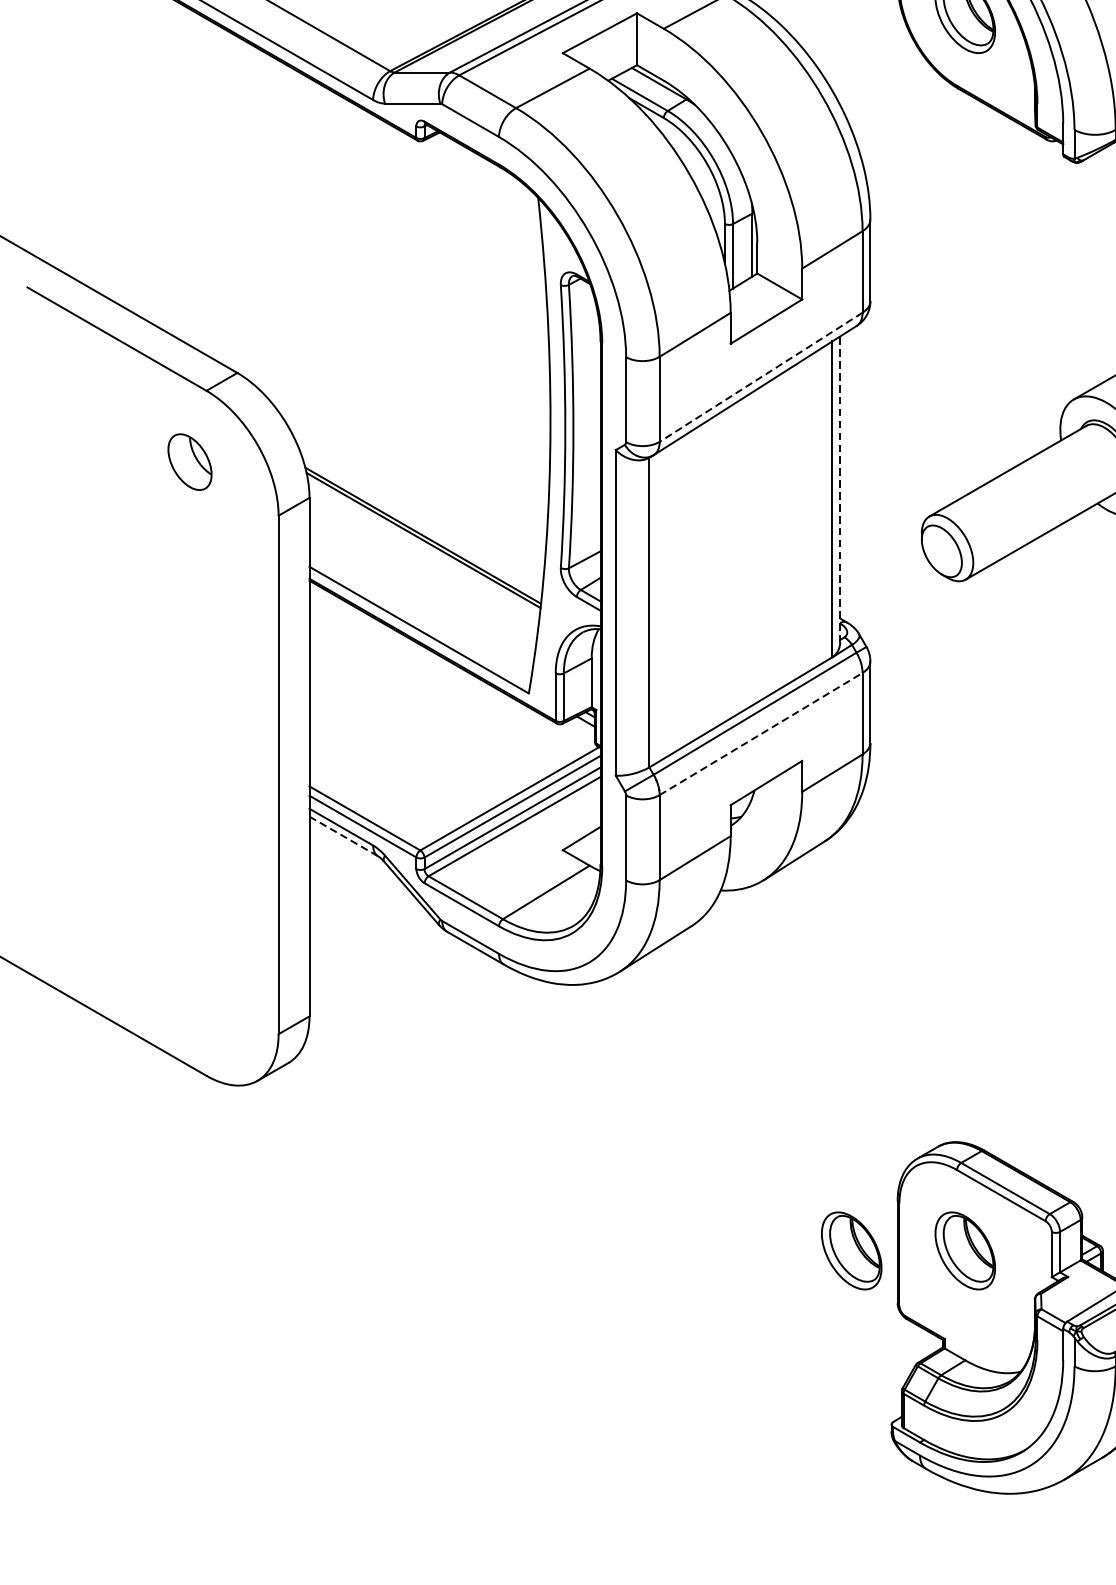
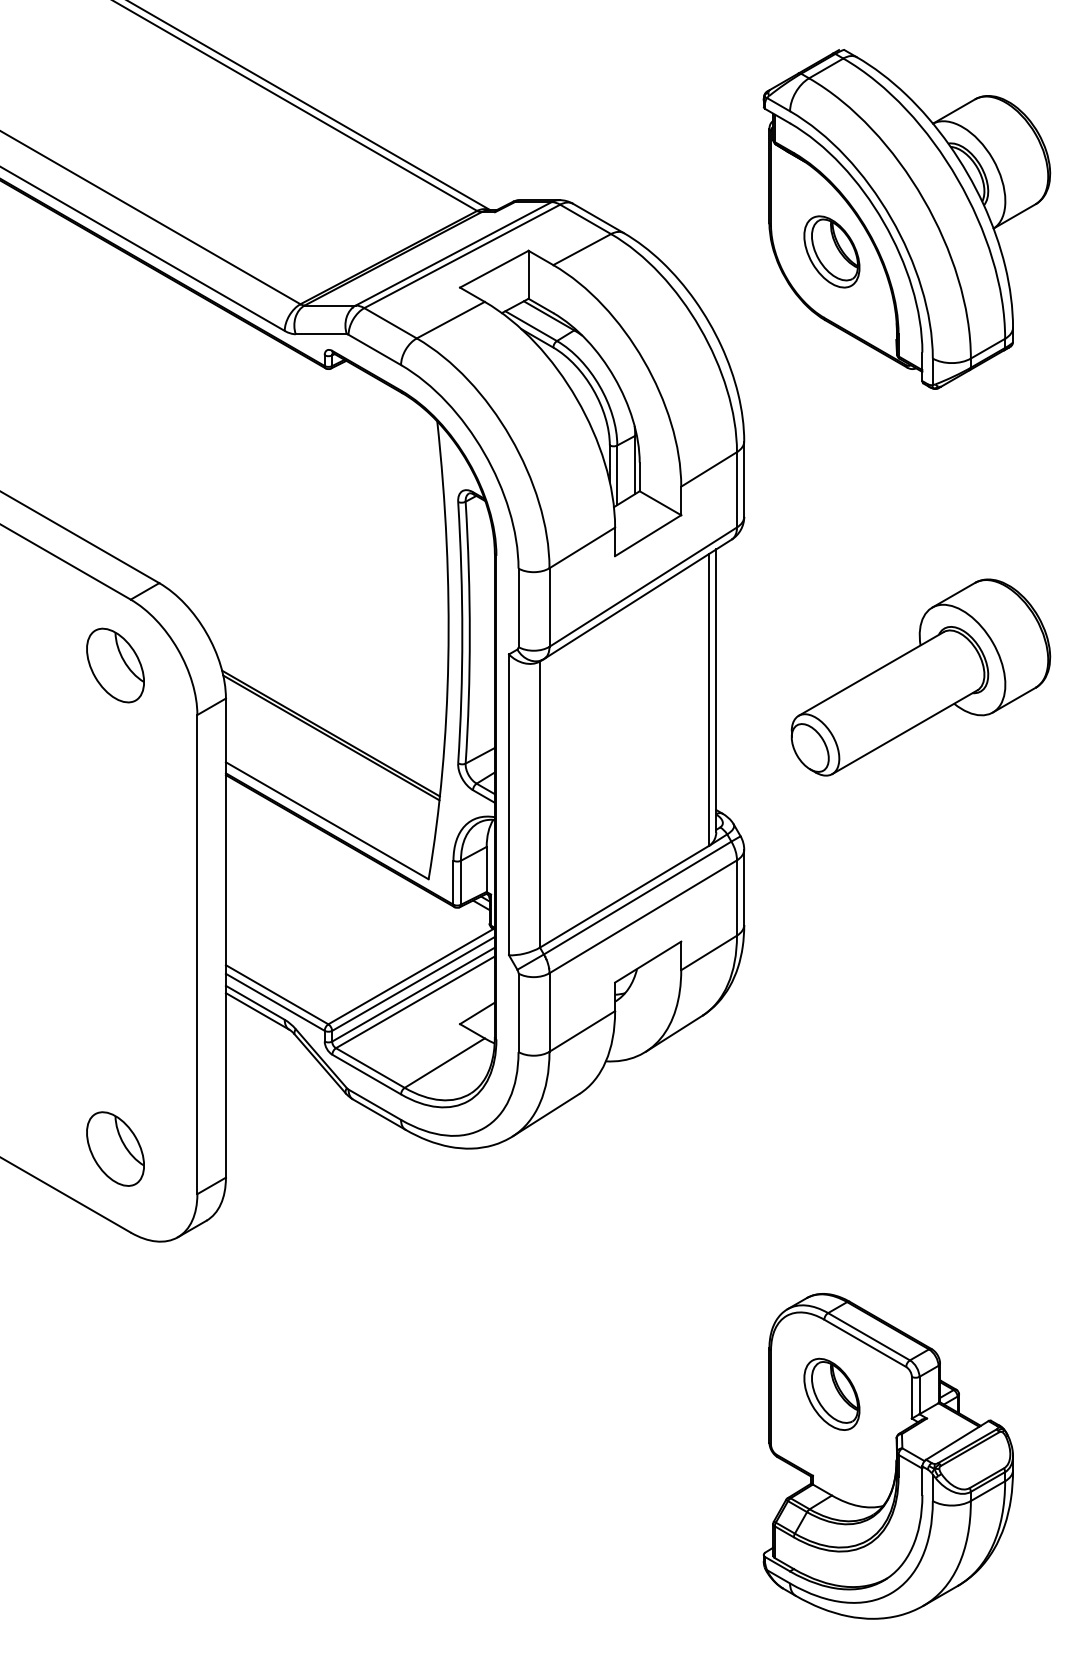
line: (760, 377) -> (642, 587), dashed -> solid
part: (189, 462) -> (115, 665), size x1.43
line: (840, 489) -> (716, 690), dashed -> solid
line: (761, 733) -> (643, 916), dashed -> solid
line: (343, 836) -> (257, 1011), dashed -> solid
part: (189, 984) -> (115, 1148), added
part: (851, 1249) -> (726, 1393), removed

